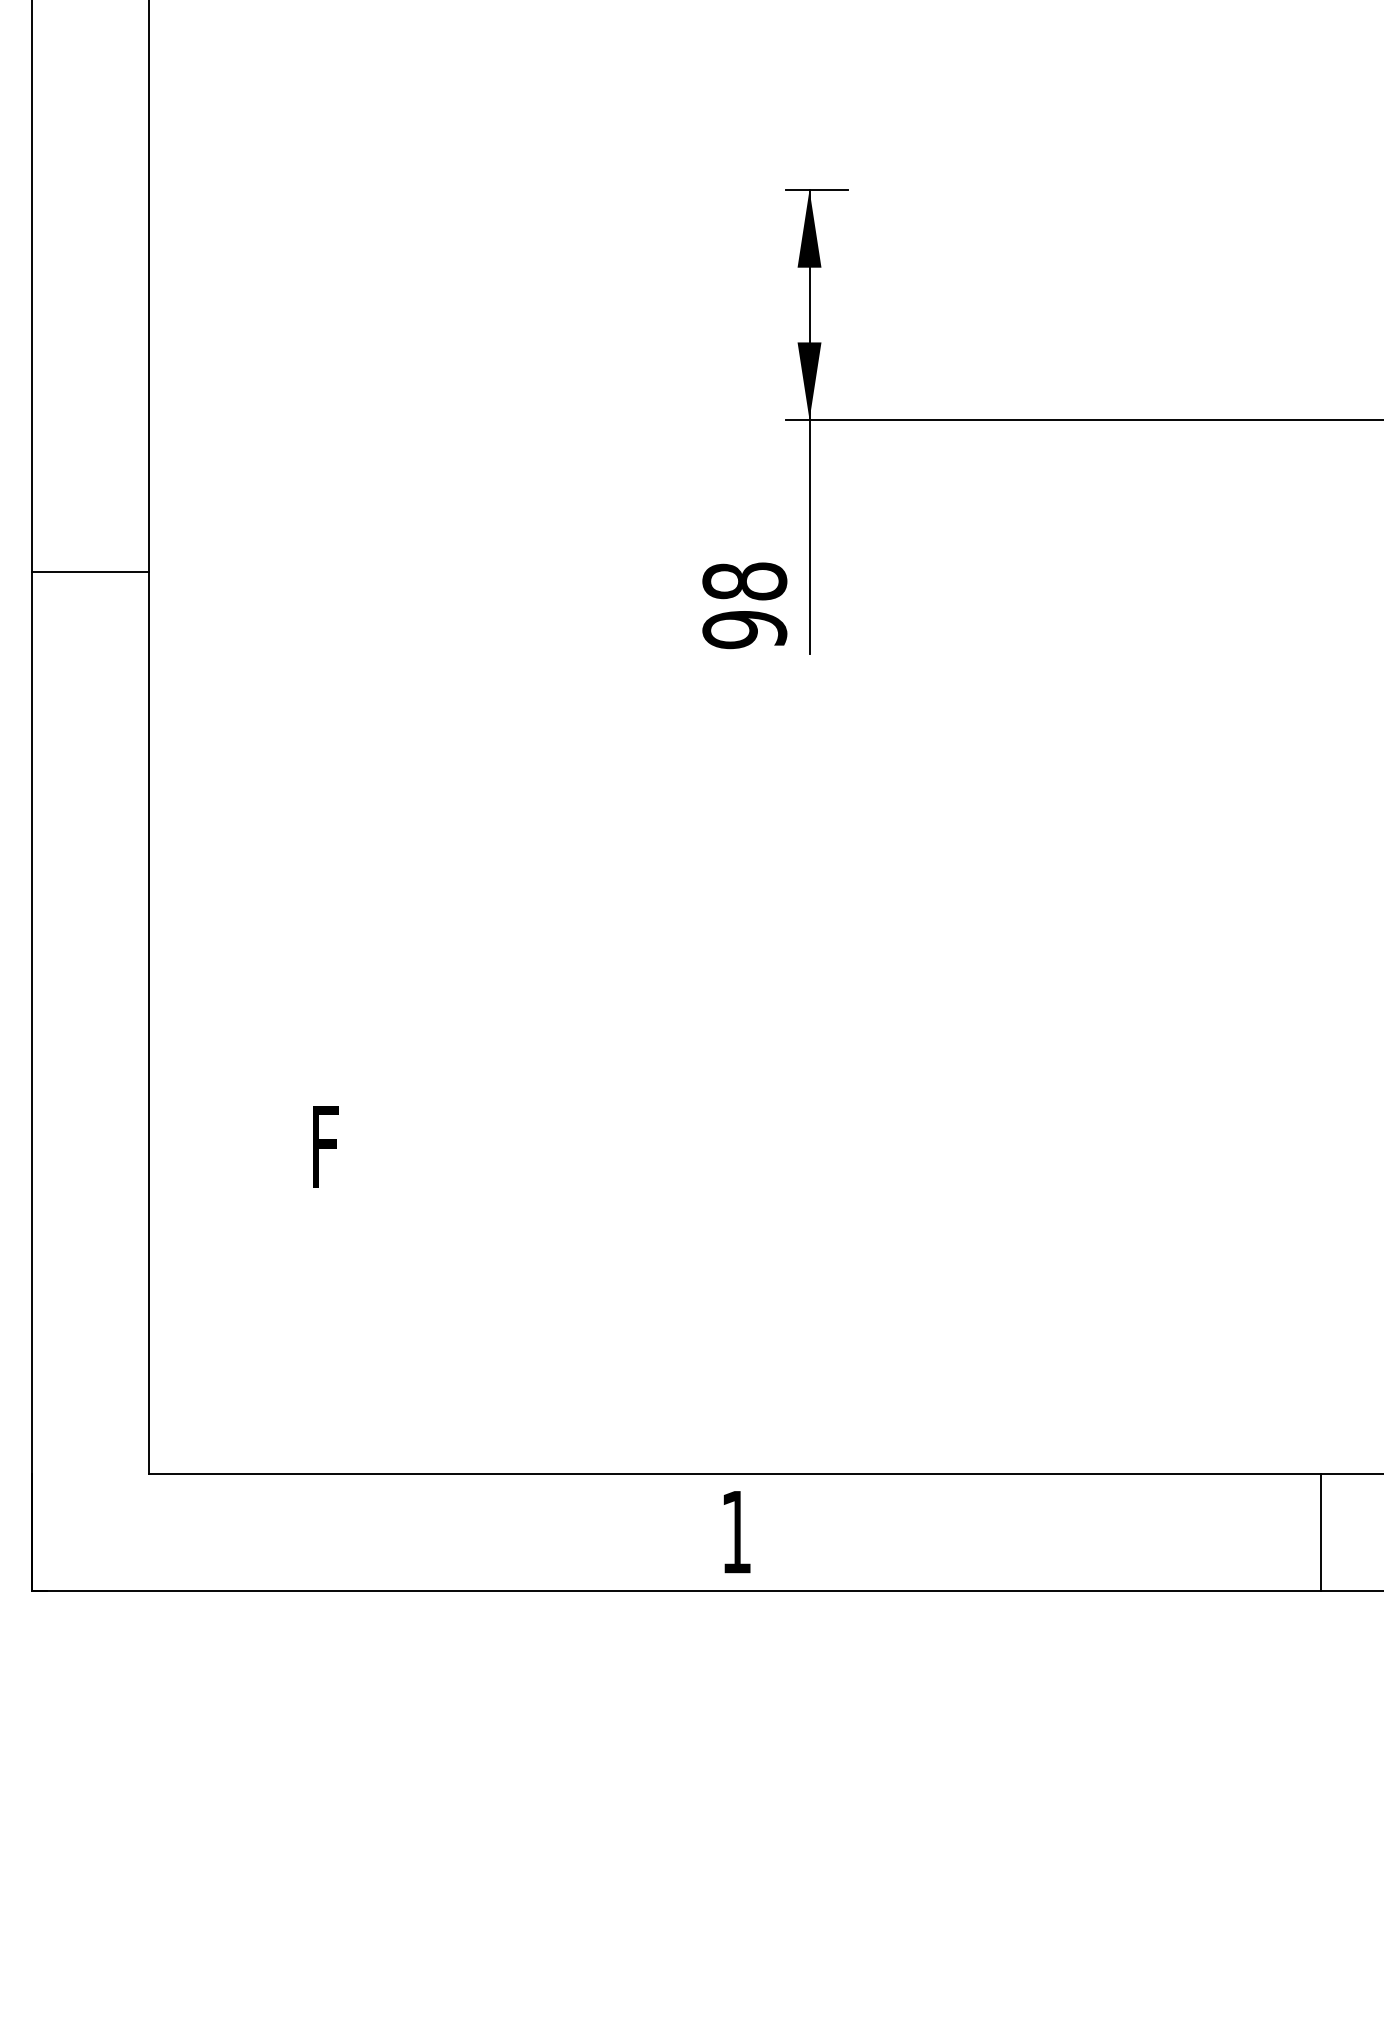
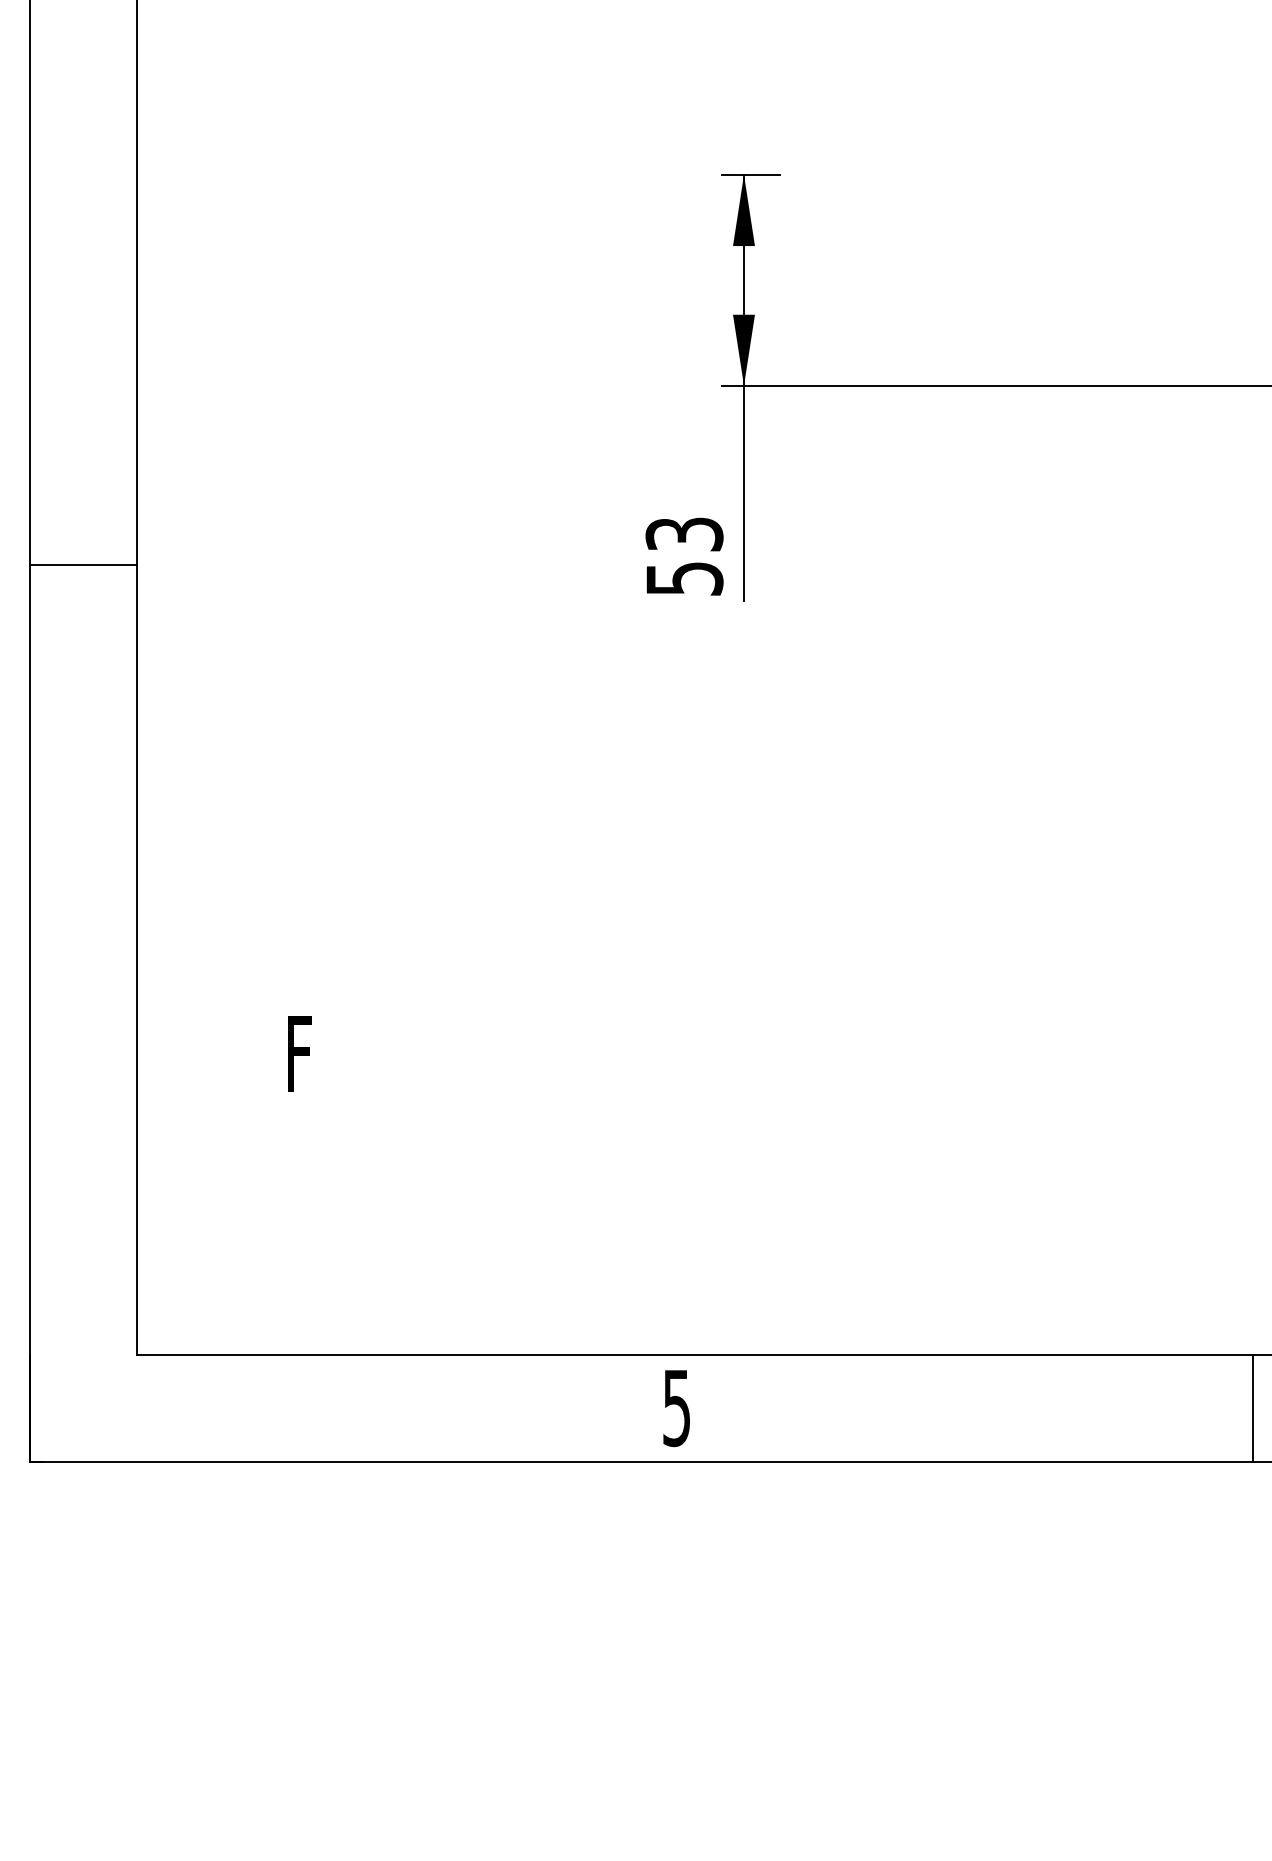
line: (90, 571) -> (83, 565), moved
text: (744, 605) -> (684, 556), 98 -> 53
text: (736, 1532) -> (676, 1408), 1 -> 5
line: (1321, 1532) -> (1253, 1408), moved

